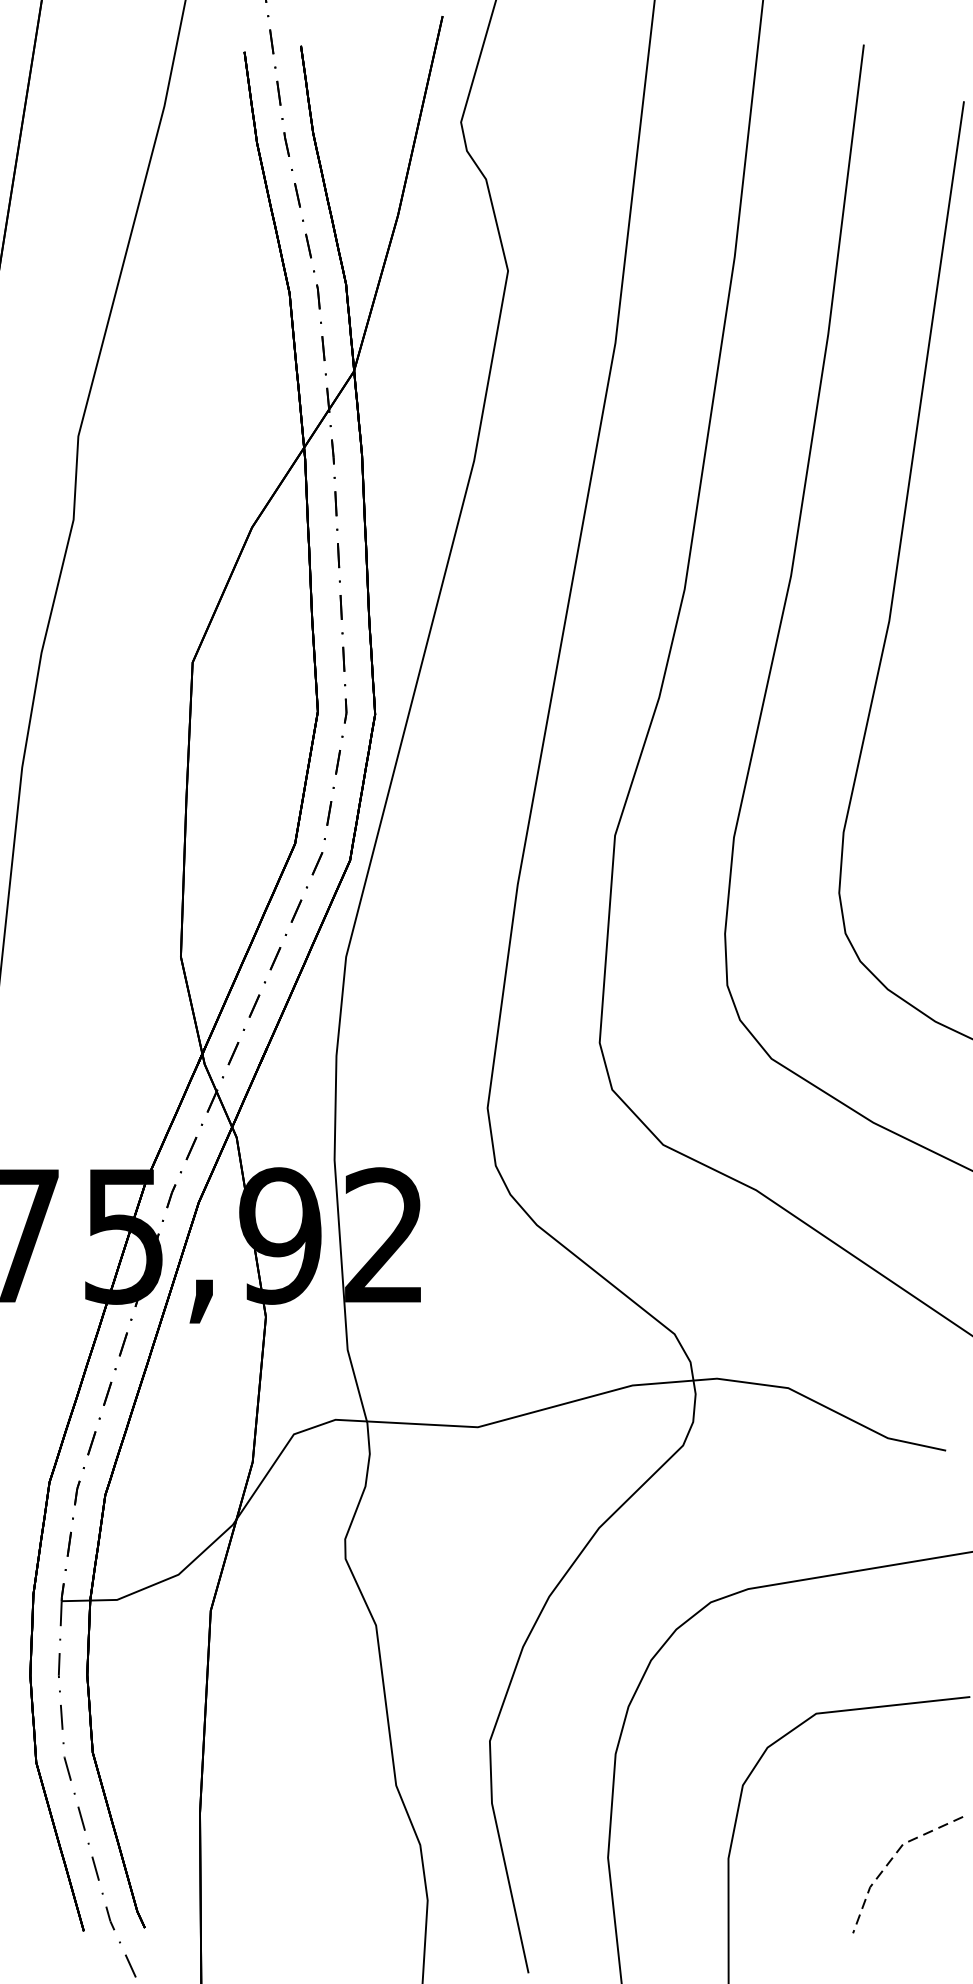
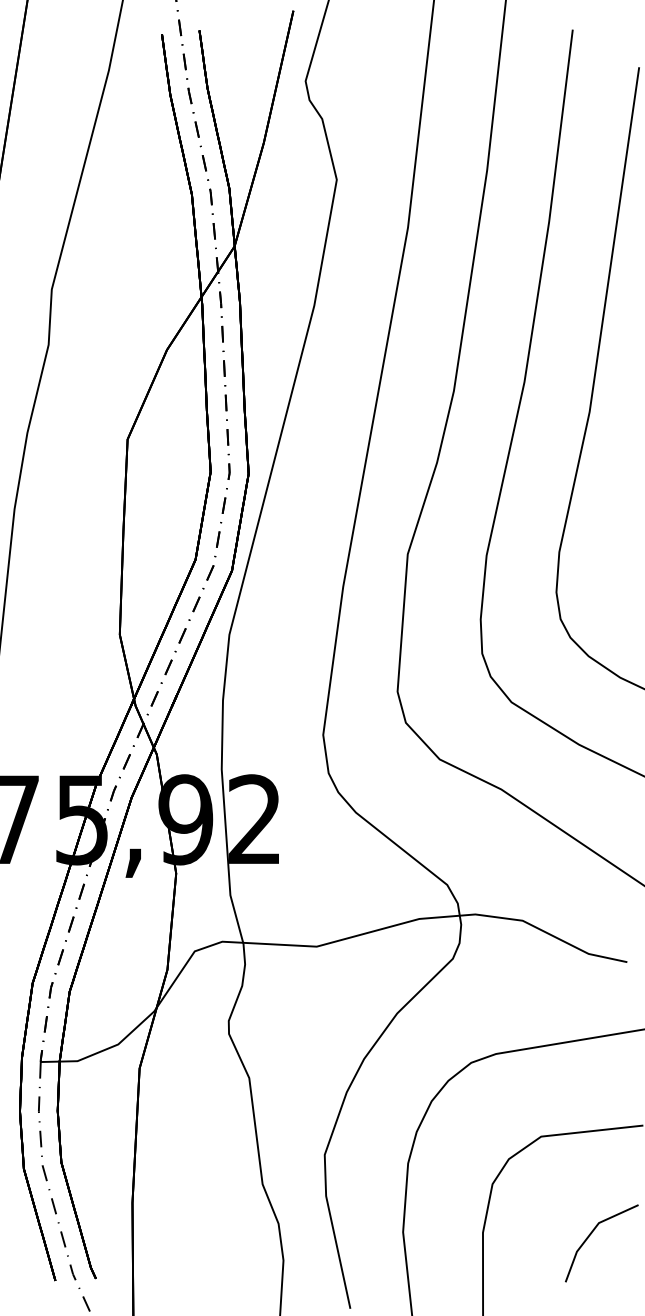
line: (892, 1859) -> (591, 1233), dashed -> solid

